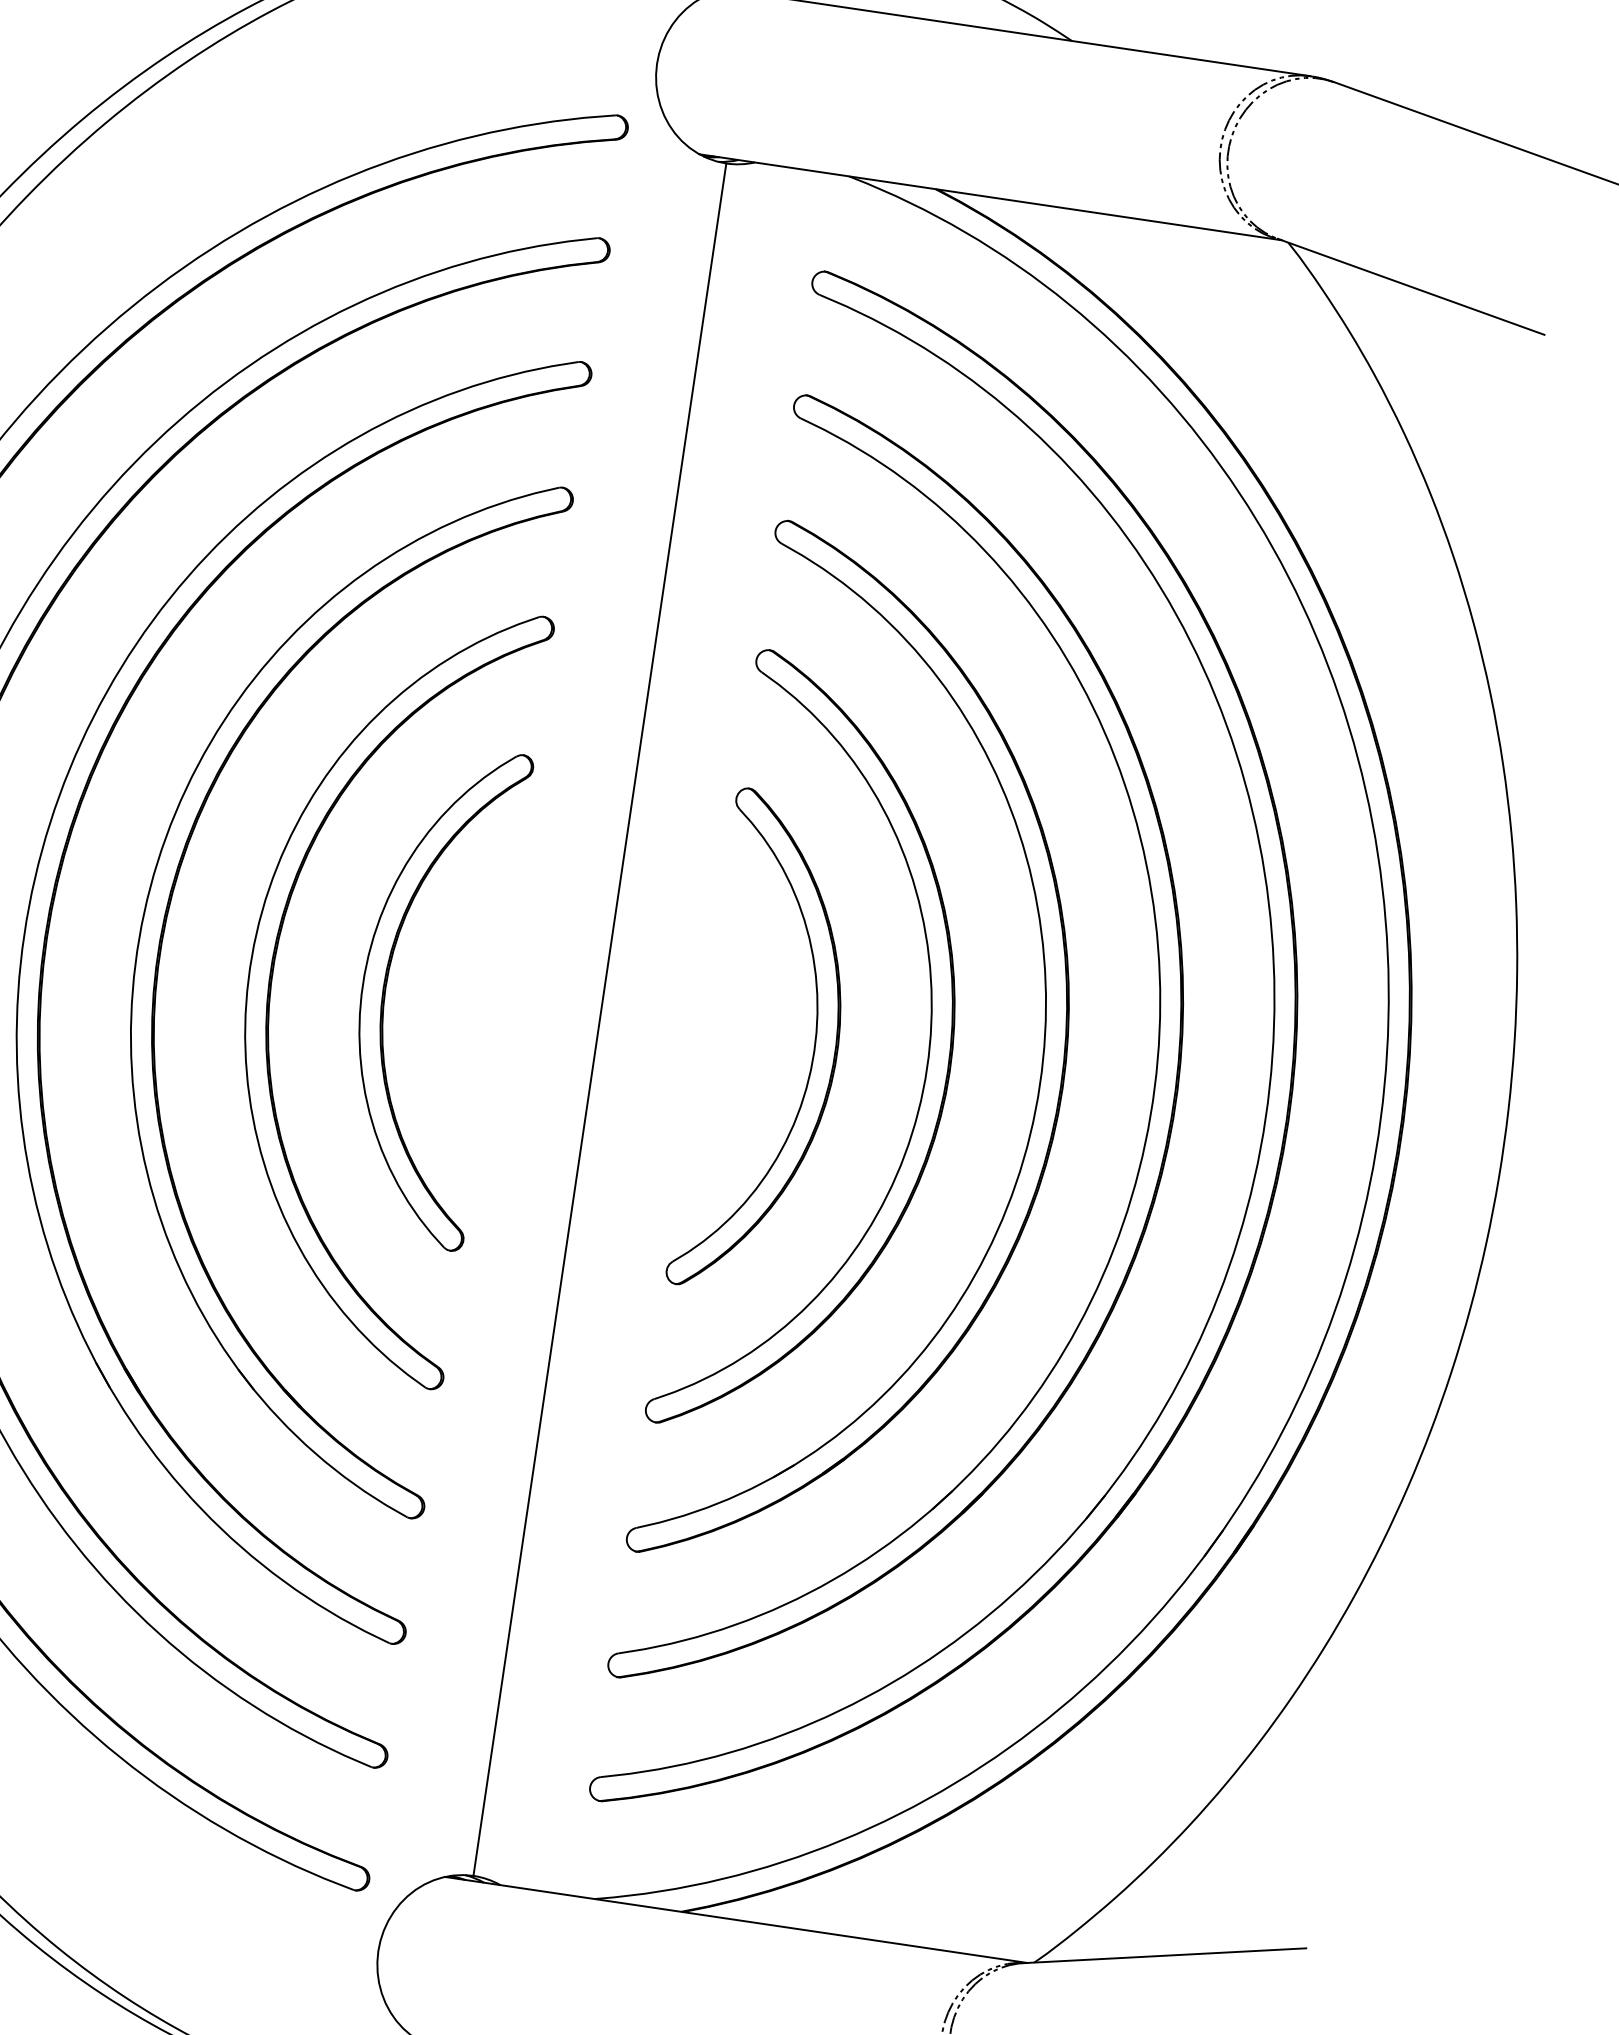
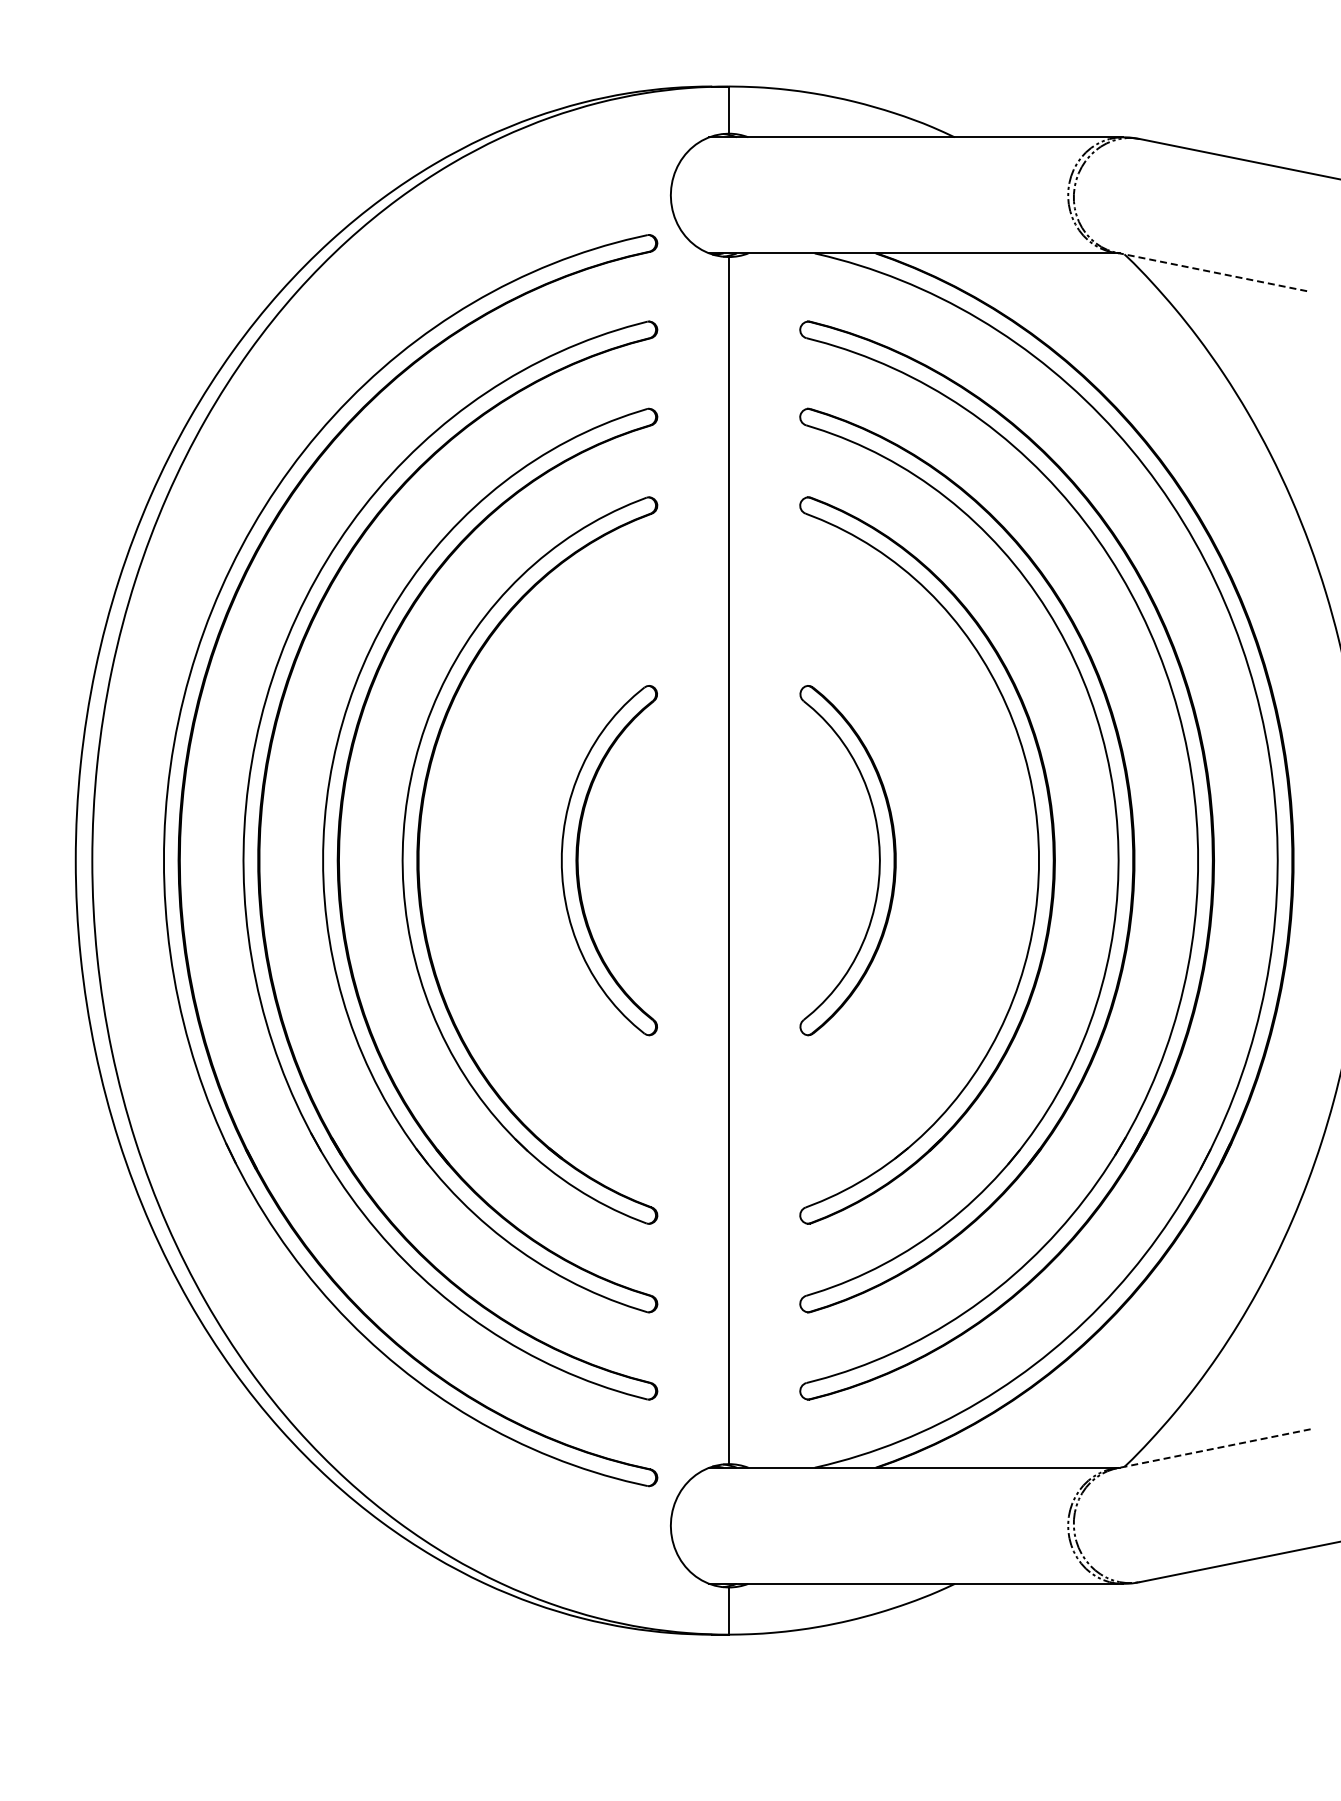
line: (1410, 286) -> (1213, 272), solid -> dashed
part: (274, 971) -> (499, 860), removed
part: (925, 1067) -> (958, 860), removed
line: (1164, 1955) -> (1213, 1448), solid -> dashed

